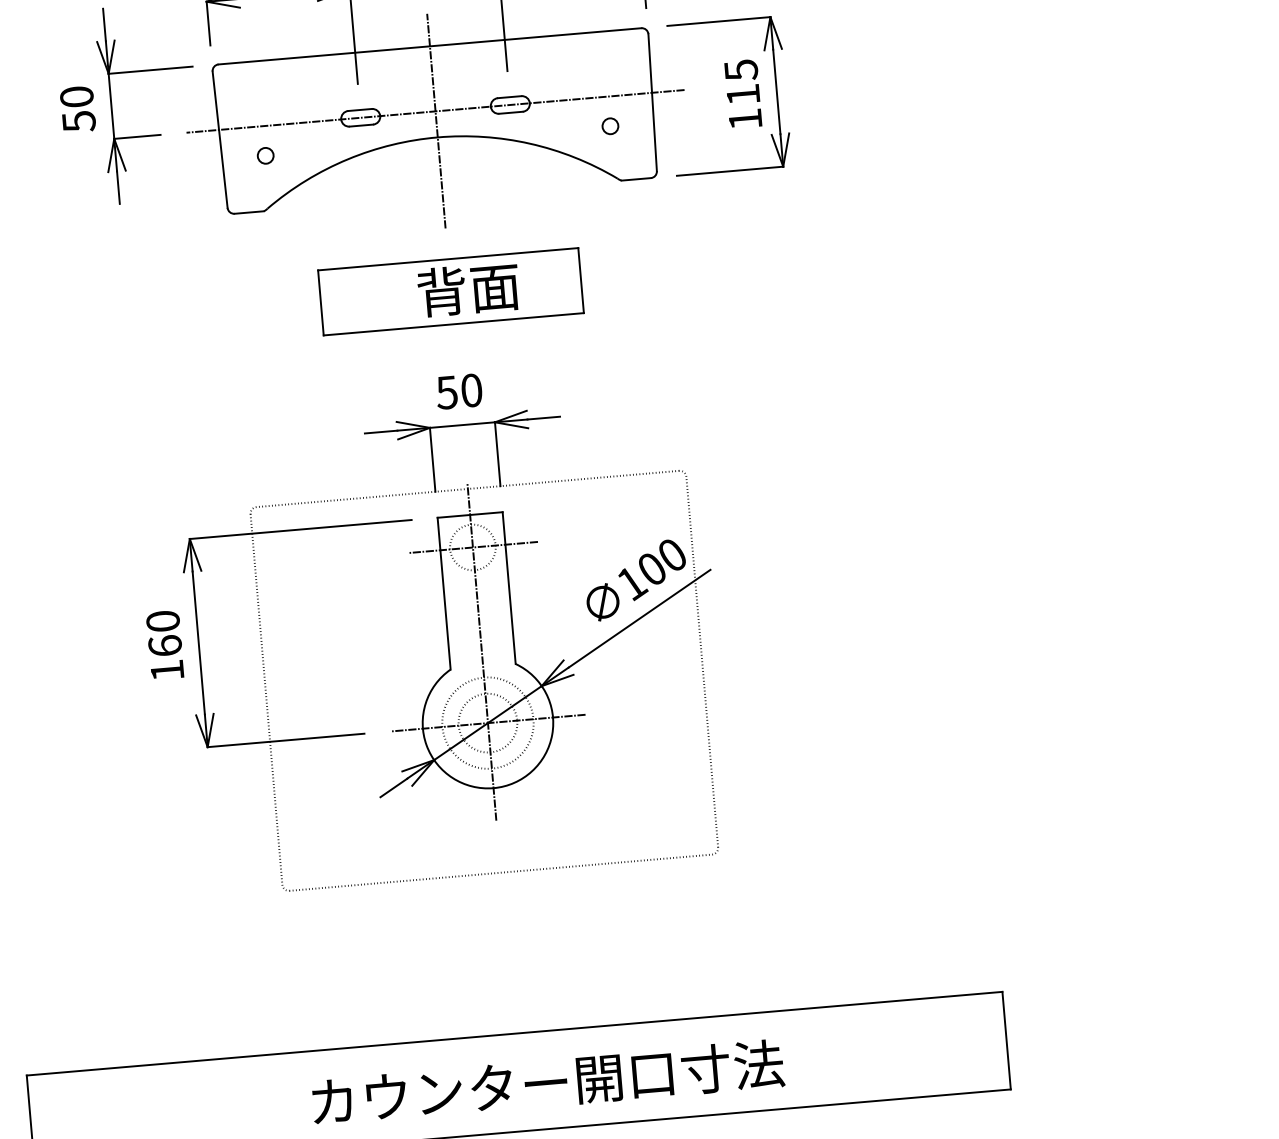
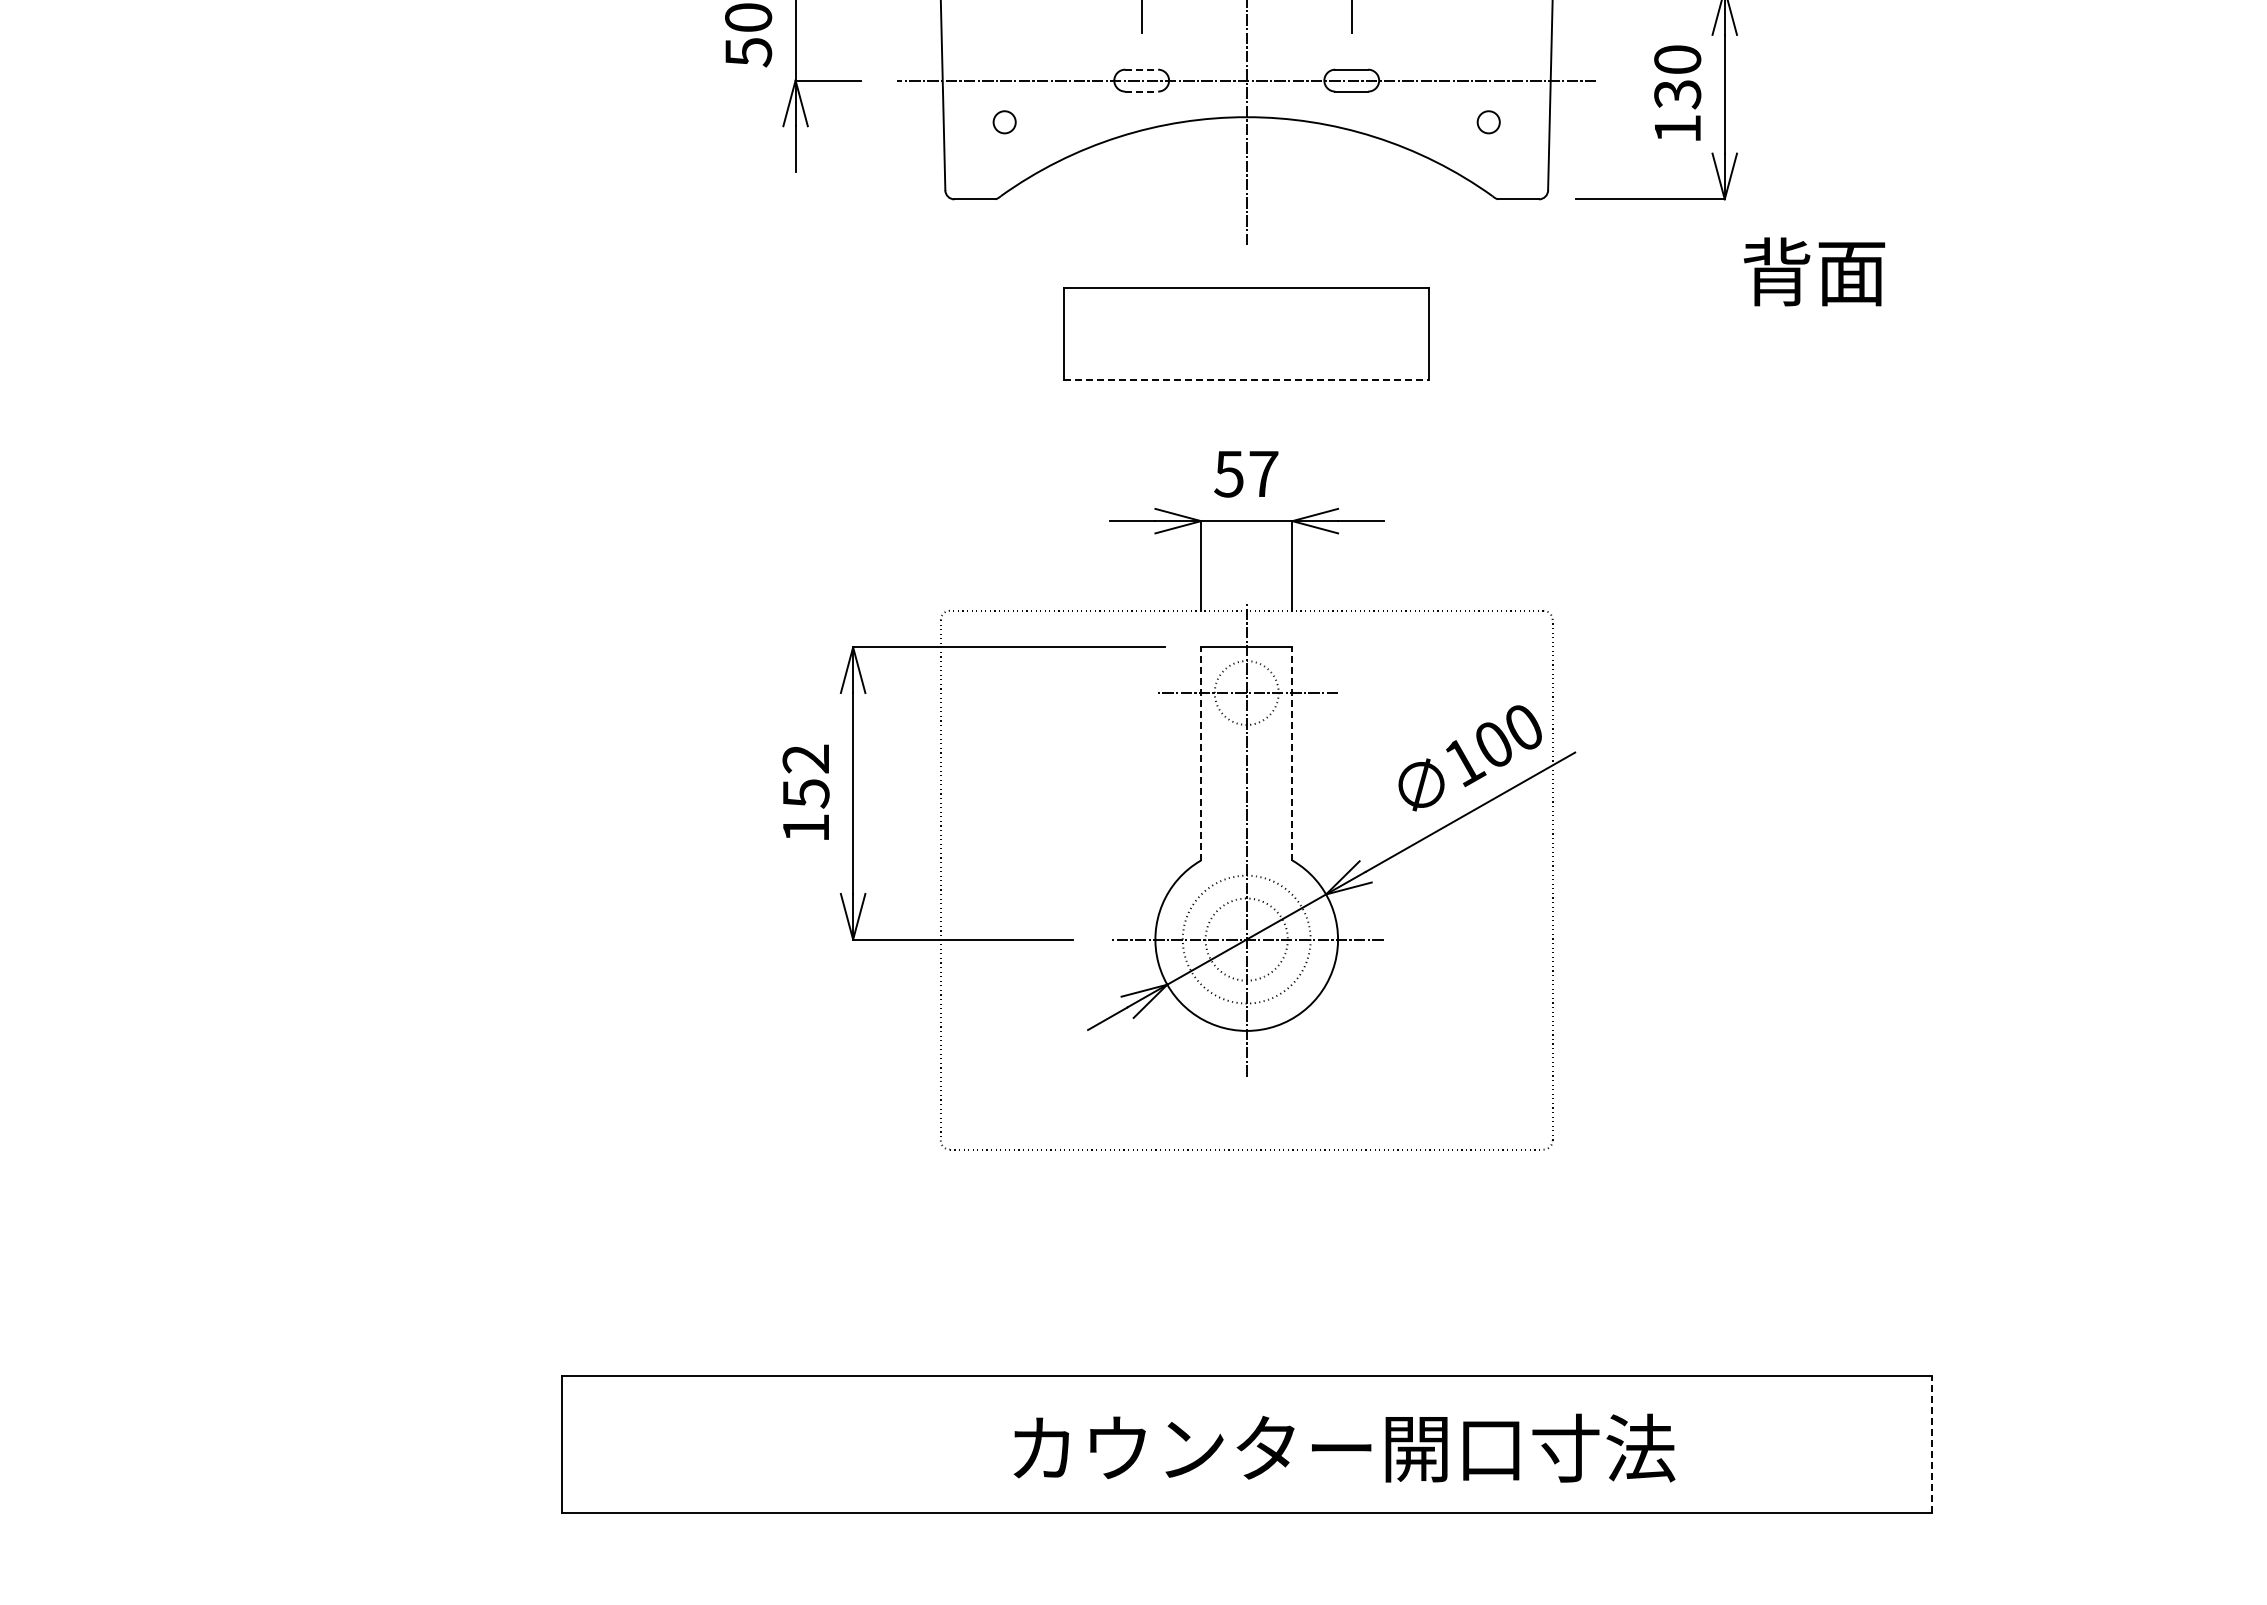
text: (742, 82) -> (1677, 77), 115 -> 130
line: (360, 109) -> (1142, 69), solid -> dashed
line: (361, 125) -> (1142, 91), solid -> dashed
text: (468, 289) -> (1814, 271), moved
line: (453, 324) -> (1246, 379), solid -> dashed
text: (471, 390) -> (1263, 473), 50 -> 57
line: (509, 587) -> (1292, 753), solid -> dashed
line: (444, 593) -> (1201, 753), solid -> dashed
text: (163, 633) -> (805, 776), 160 -> 152
line: (1006, 1040) -> (1931, 1443), solid -> dashed
text: (548, 1082) -> (1344, 1447), moved

